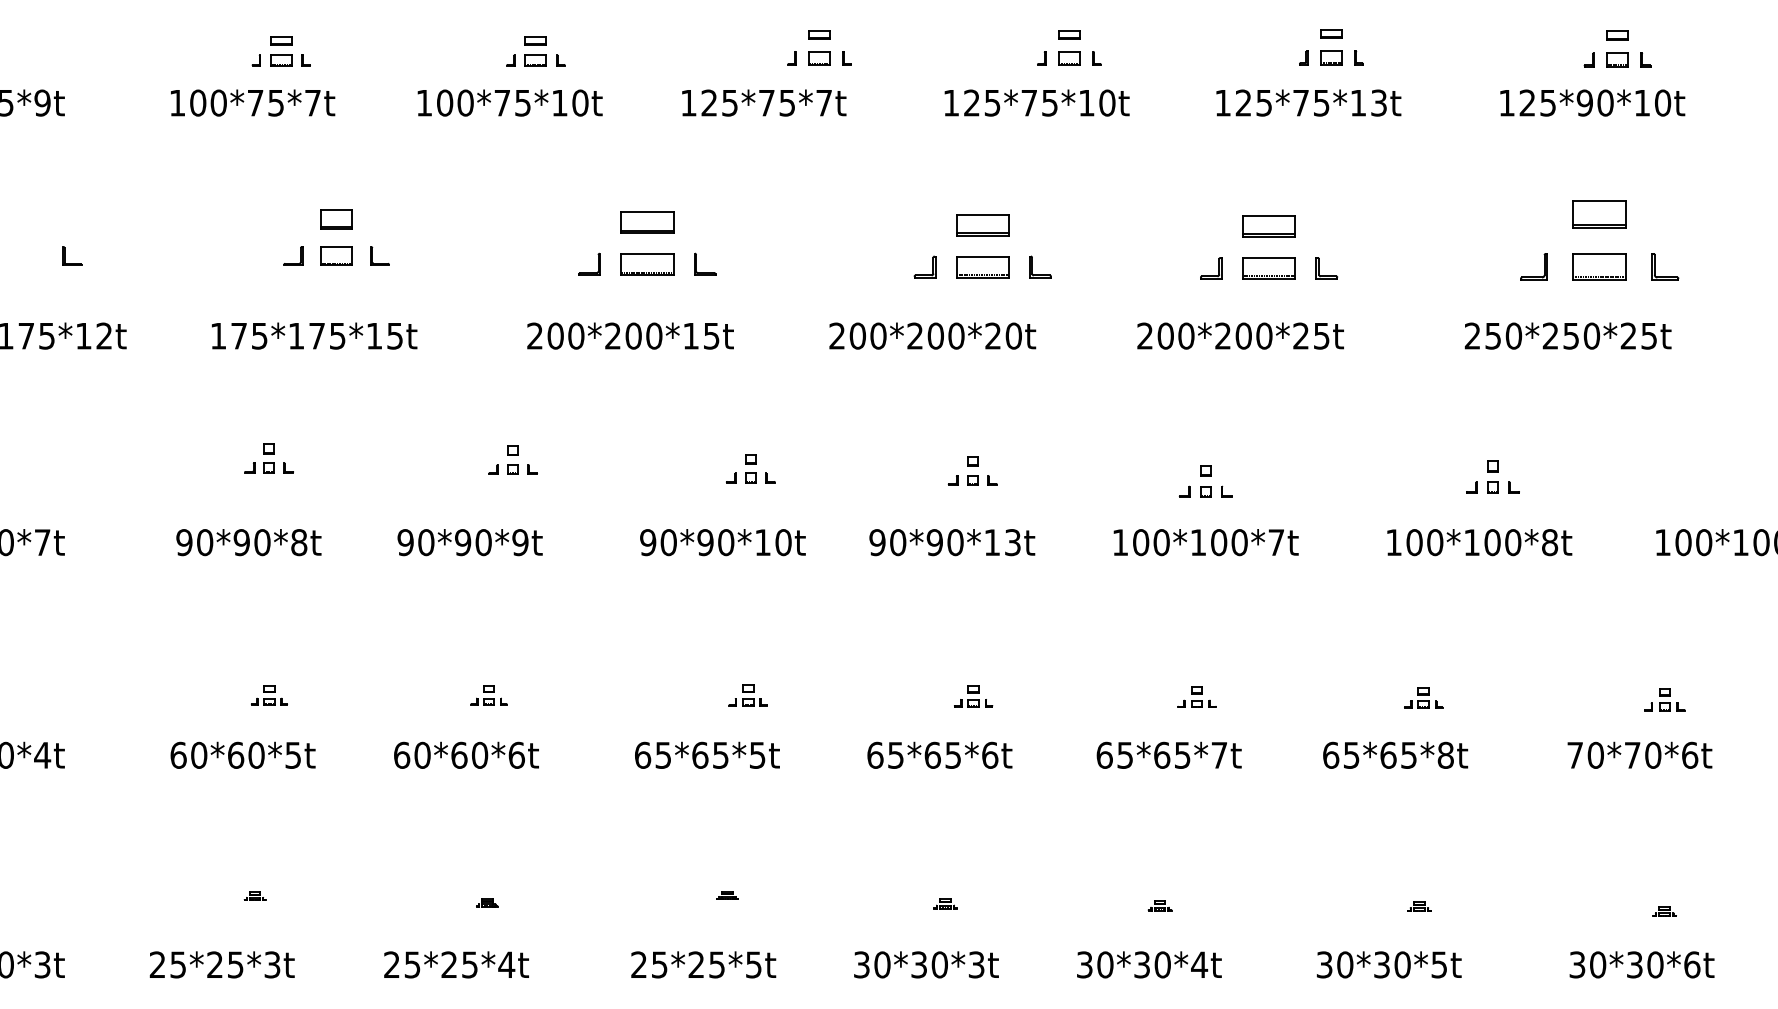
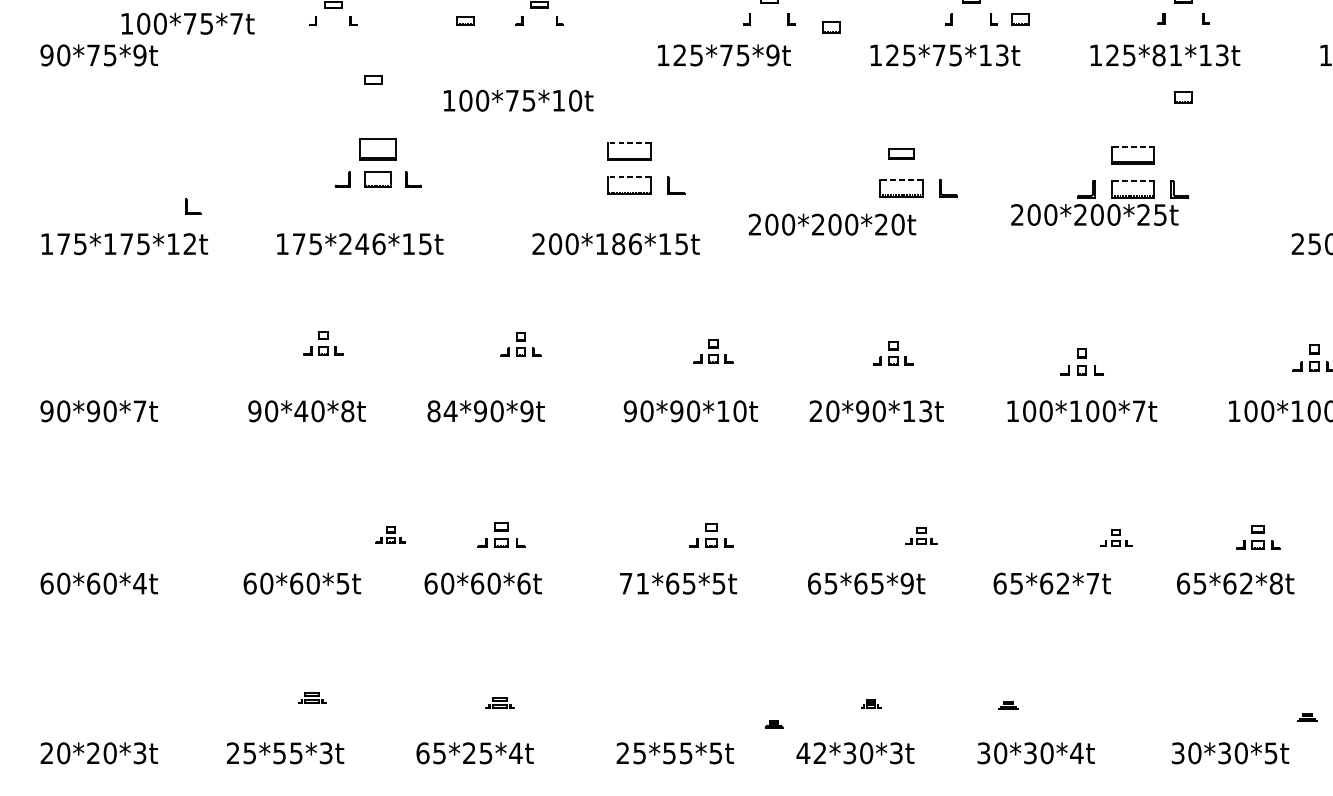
part: (1331, 57) -> (1183, 97), moved
part: (819, 58) -> (831, 27), moved
part: (1069, 58) -> (1020, 19), moved
part: (281, 60) -> (373, 80), moved
part: (535, 60) -> (464, 20), moved
text: (253, 102) -> (188, 23), moved
text: (509, 102) -> (518, 100), moved
text: (824, 102) -> (773, 54), 125*75*7t -> 125*75*9t
text: (1107, 102) -> (1002, 54), 125*75*10t -> 125*75*13t
text: (1311, 102) -> (1167, 54), 125*75*13t -> 125*81*13t
line: (646, 211) -> (629, 143), solid -> dashed
line: (1268, 215) -> (1132, 146), solid -> dashed
part: (336, 219) -> (377, 149), size x1.4
part: (982, 225) -> (901, 154), size x0.6
line: (646, 253) -> (629, 177), solid -> dashed
part: (65, 255) -> (187, 206), moved
line: (982, 256) -> (901, 179), solid -> dashed
line: (1268, 257) -> (1132, 180), solid -> dashed
part: (598, 263) -> (590, 185), removed
part: (932, 266) -> (860, 187), removed
text: (316, 335) -> (361, 243), 175*175*15t -> 175*246*15t
text: (633, 335) -> (618, 243), 200*200*15t -> 200*186*15t
text: (932, 335) -> (832, 224), moved
text: (1240, 335) -> (1094, 214), moved
text: (241, 542) -> (301, 411), 90*90*8t -> 90*40*8t
text: (415, 542) -> (441, 411), 90*90*9t -> 84*90*9t
text: (877, 542) -> (816, 411), 90*90*13t -> 20*90*13t
part: (269, 695) -> (390, 535), moved
part: (488, 695) -> (501, 535), size x1.6
part: (747, 695) -> (710, 535), size x1.4
part: (973, 696) -> (921, 535), moved
part: (1196, 696) -> (1115, 537), moved
part: (1423, 697) -> (1258, 536), size x1.4
text: (652, 754) -> (633, 582), 65*65*5t -> 71*65*5t
text: (990, 754) -> (907, 582), 65*65*6t -> 65*65*9t
text: (1182, 754) -> (1063, 582), 65*65*7t -> 65*62*7t
text: (1408, 754) -> (1246, 582), 65*65*8t -> 65*62*8t
part: (254, 895) -> (311, 697), size x1.6
part: (727, 895) -> (773, 724), moved
part: (487, 902) -> (500, 702), size x1.6
part: (1159, 905) -> (1008, 705), moved
part: (1419, 906) -> (1307, 717), moved
text: (214, 964) -> (279, 753), 25*25*3t -> 25*55*3t
text: (392, 964) -> (423, 753), 25*25*4t -> 65*25*4t
text: (695, 964) -> (668, 753), 25*25*5t -> 25*55*5t
text: (871, 964) -> (811, 753), 30*30*3t -> 42*30*3t

